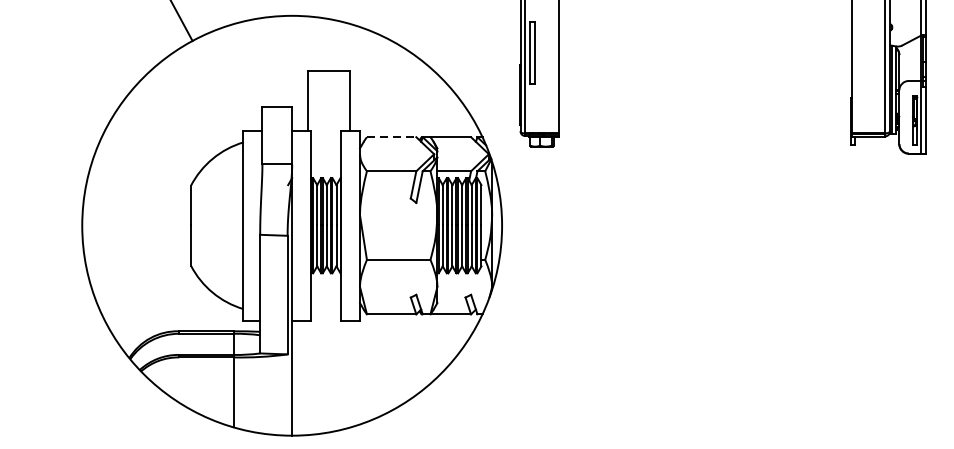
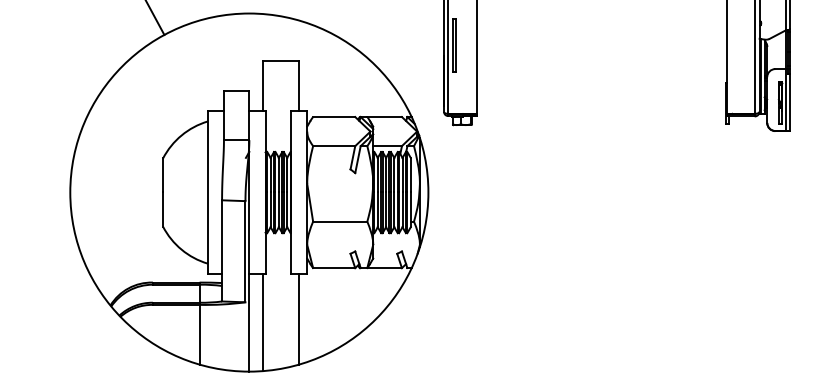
line: (392, 137) -> (334, 117), dashed -> solid
line: (349, 373) -> (298, 318), added
line: (308, 378) -> (263, 322), added

